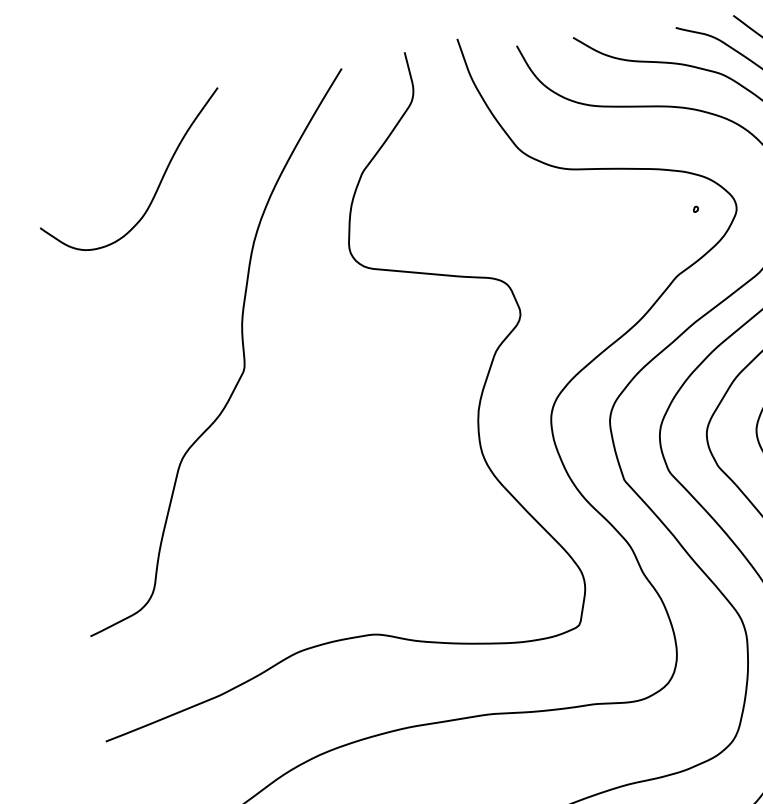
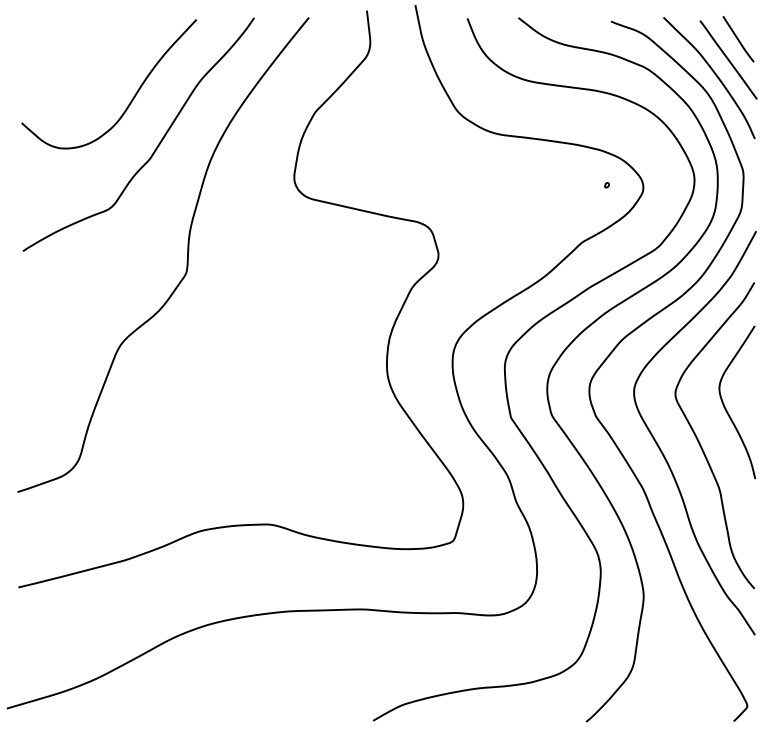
curve: (192, 233) -> (156, 146), added

